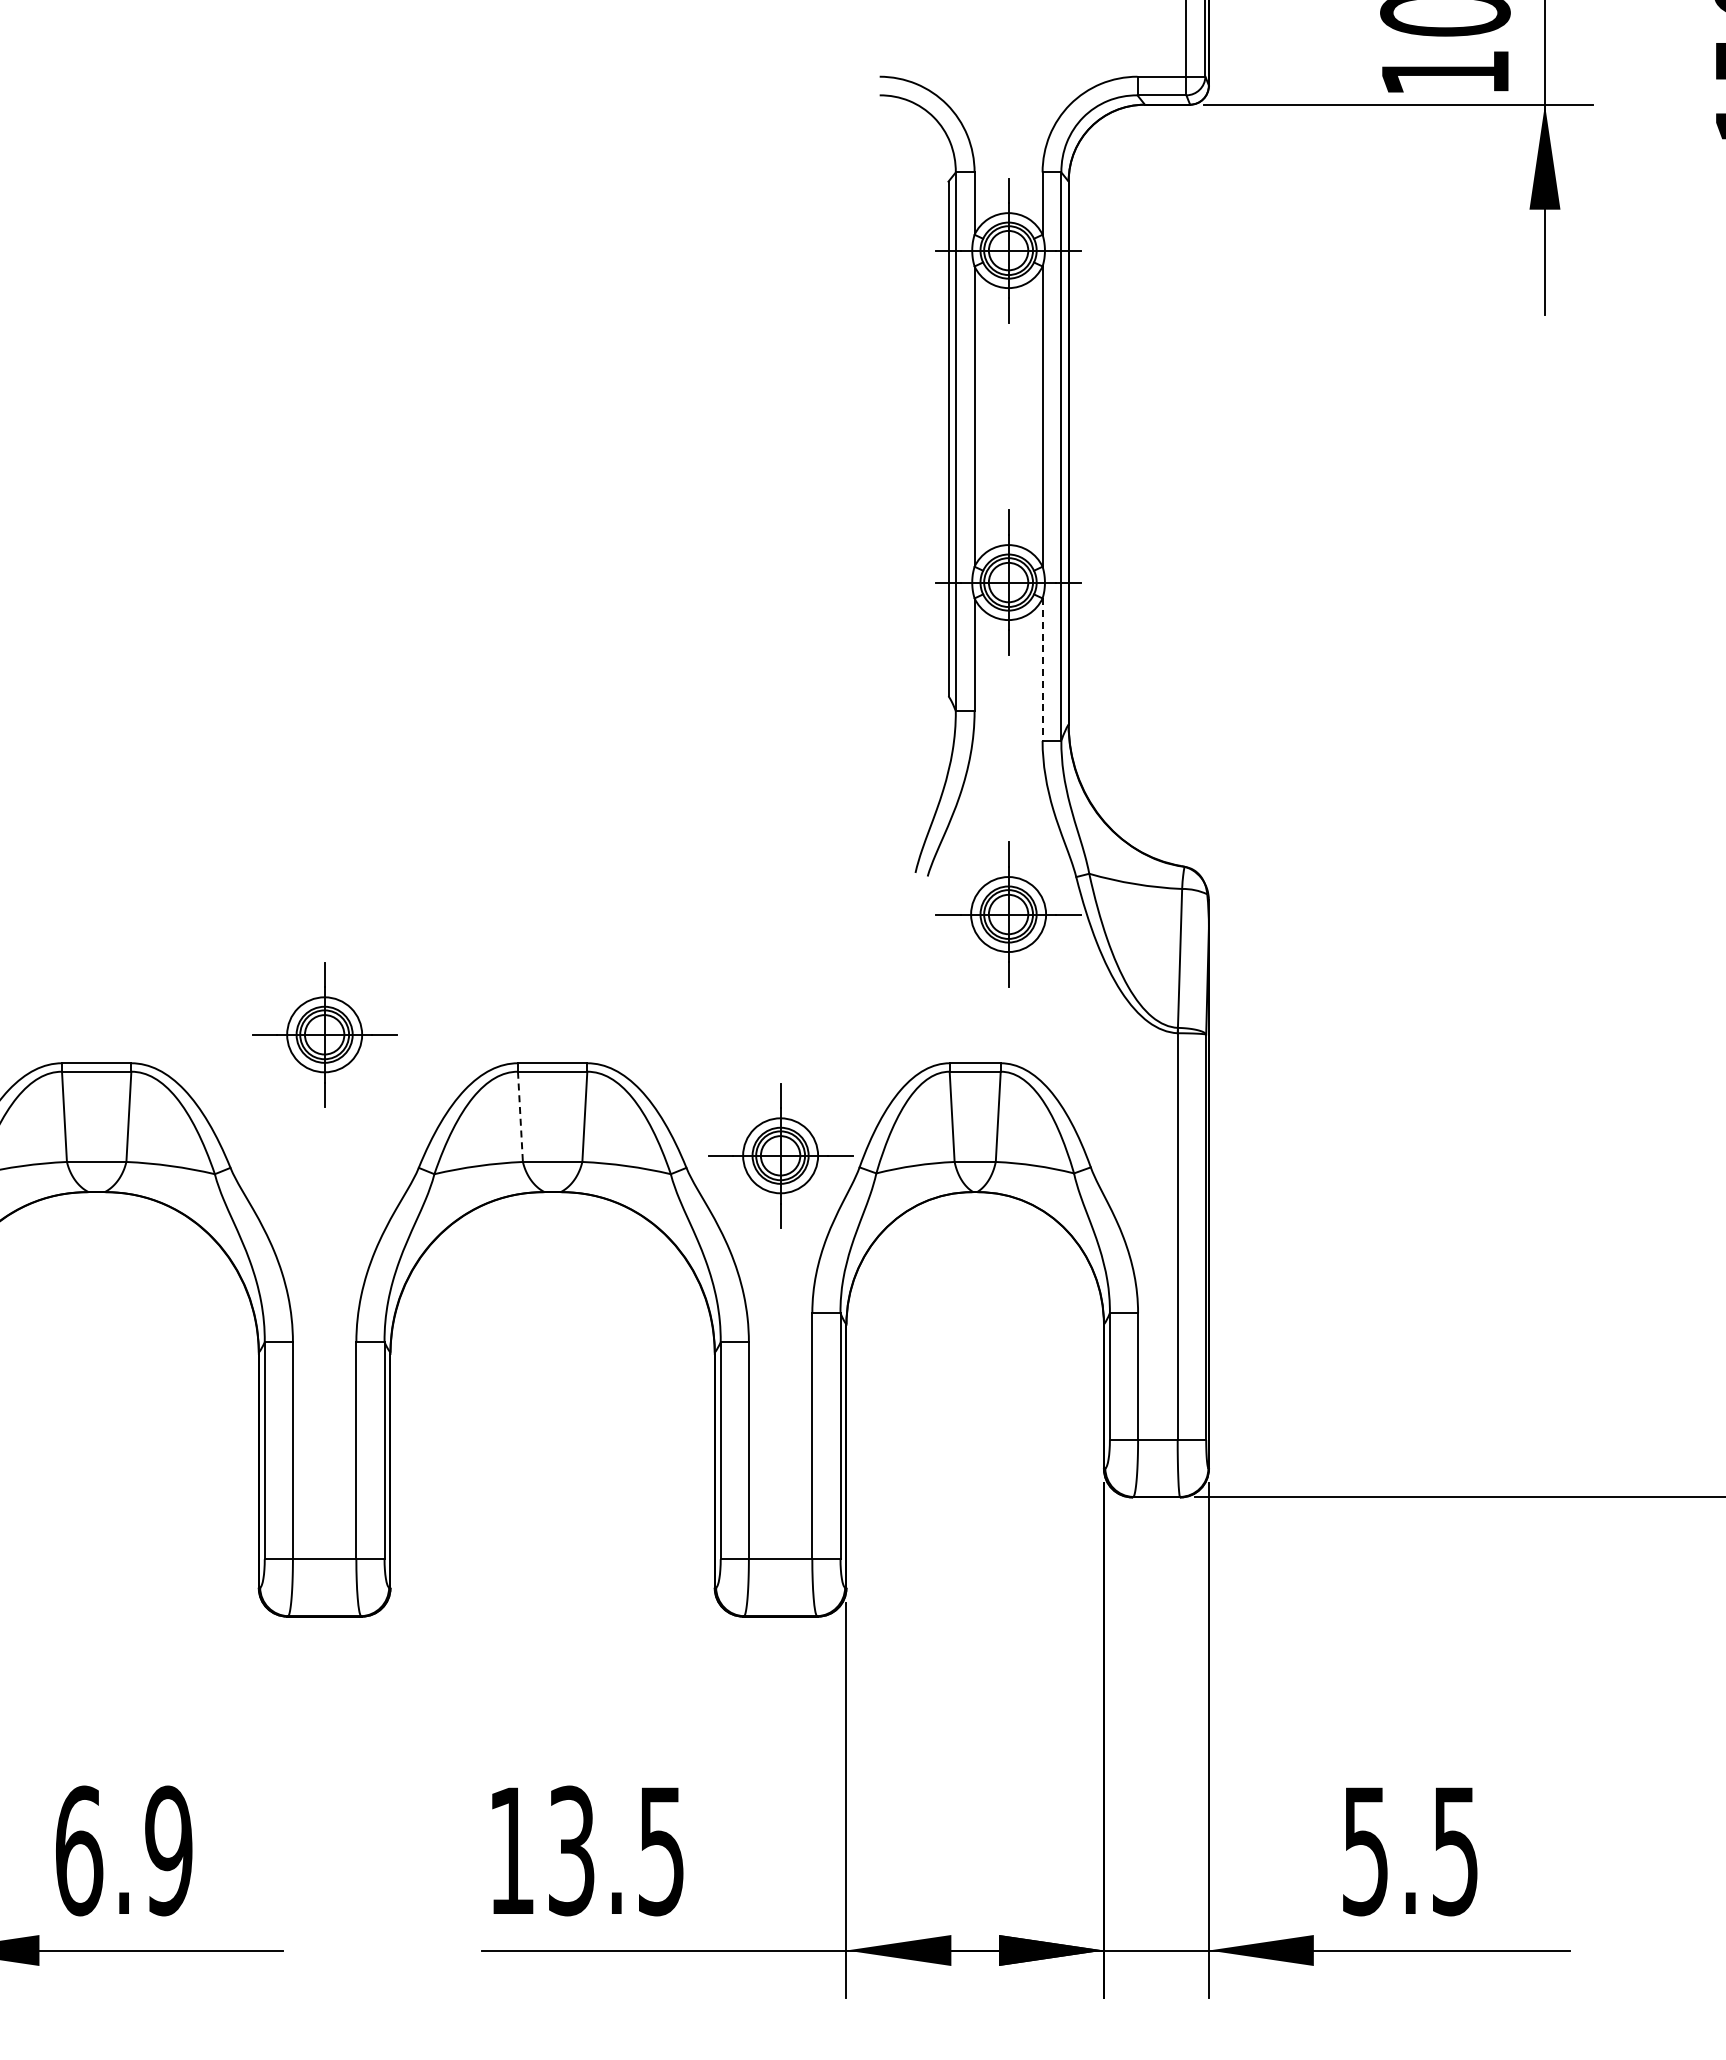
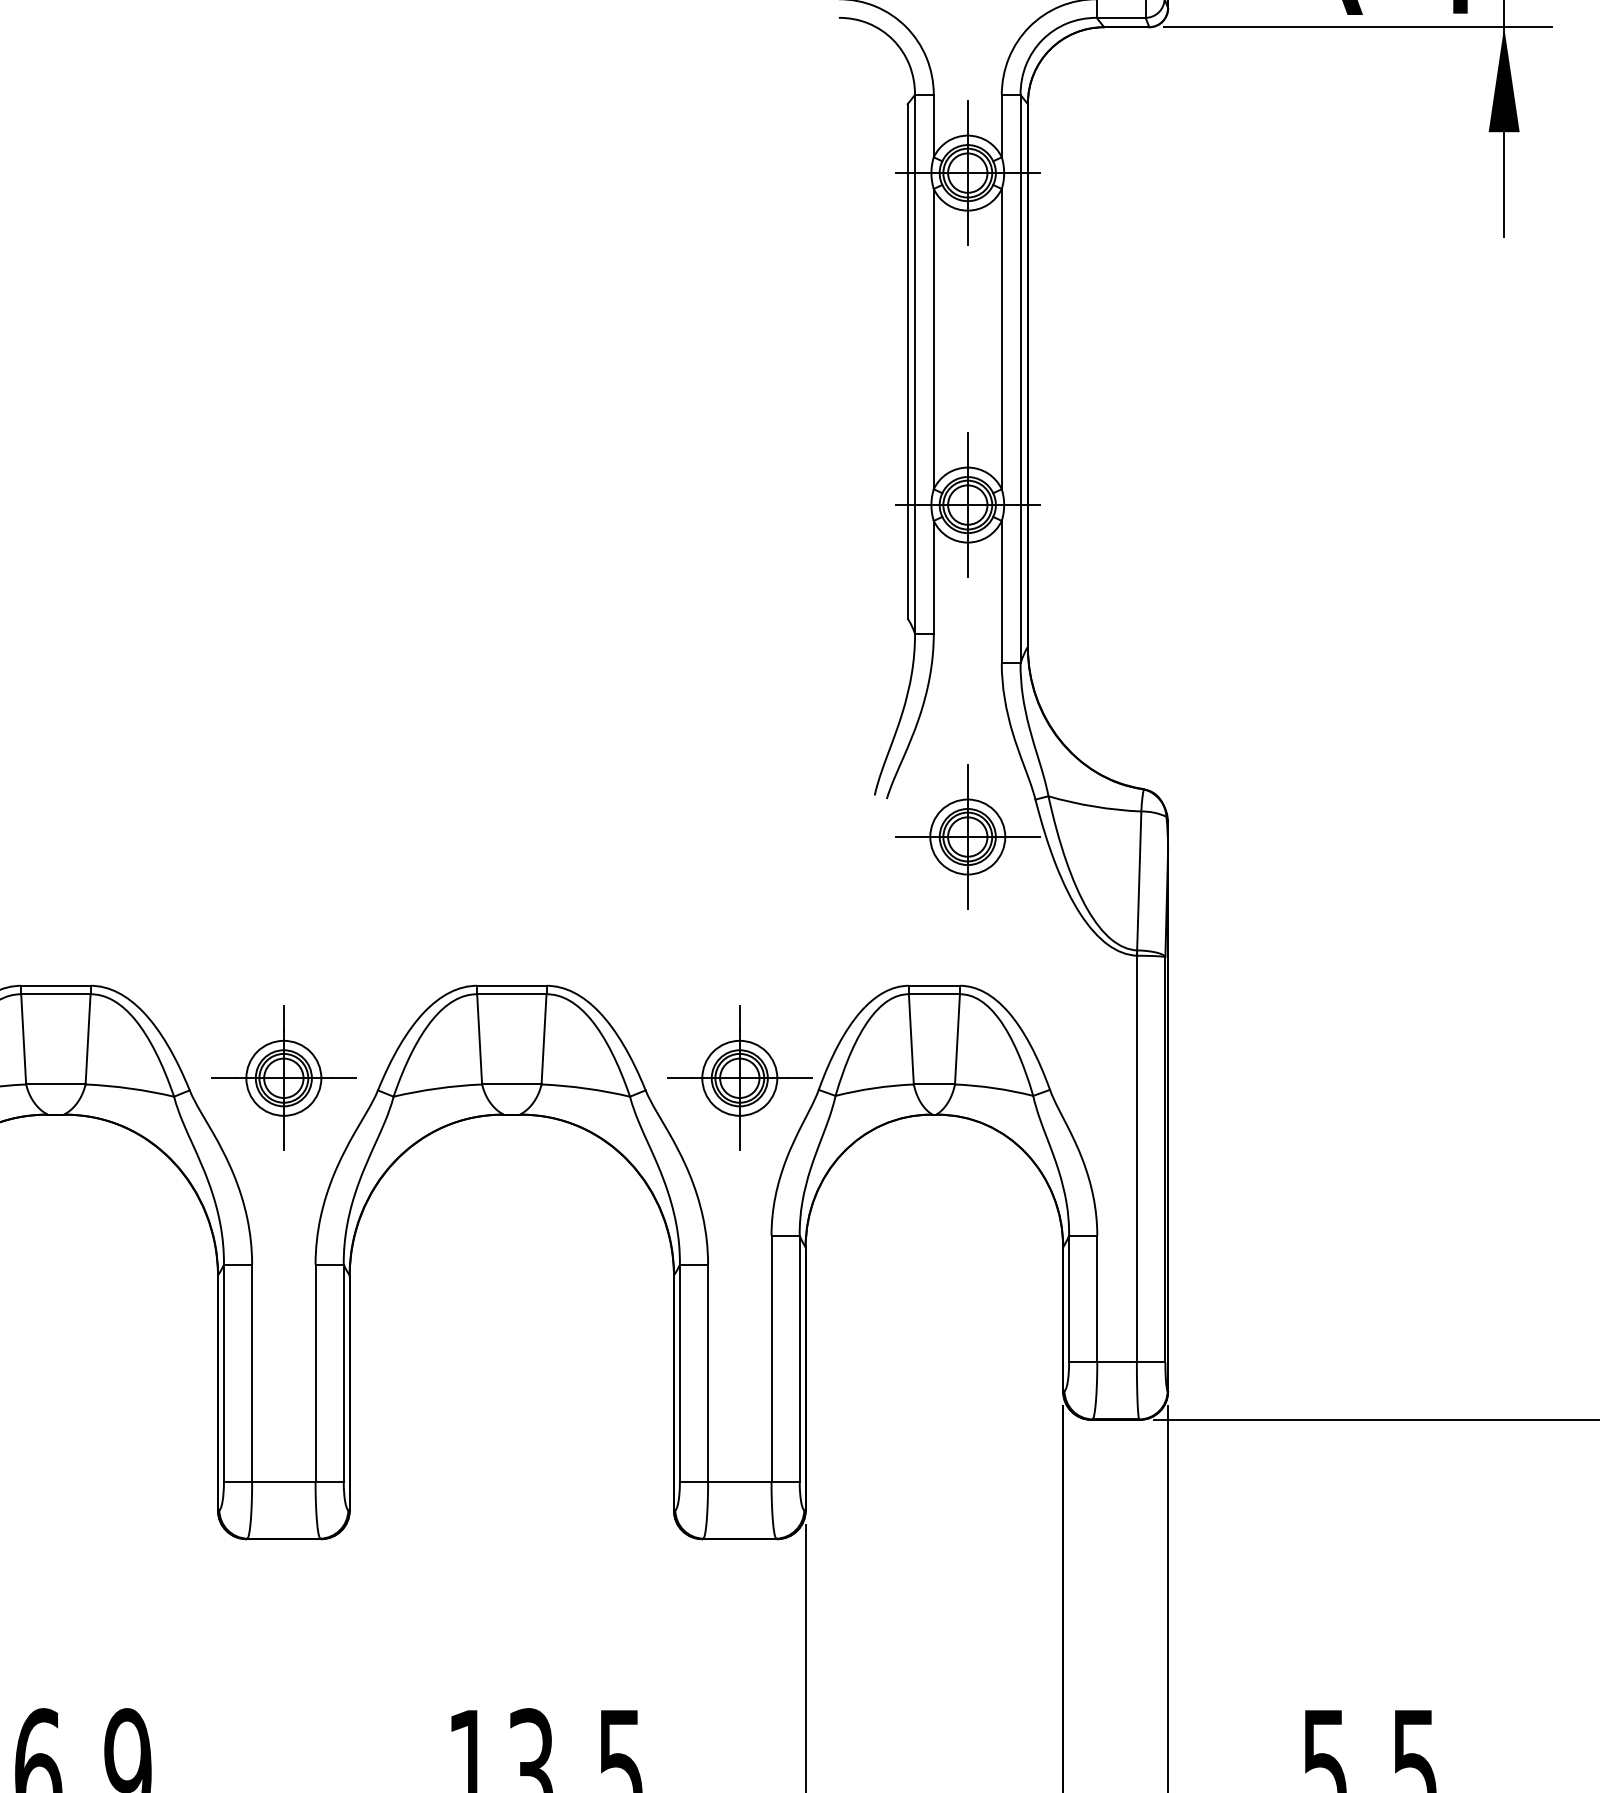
line: (1042, 670) -> (1001, 593), dashed -> solid
part: (324, 1034) -> (283, 1078), moved
line: (520, 1117) -> (479, 1040), dashed -> solid

